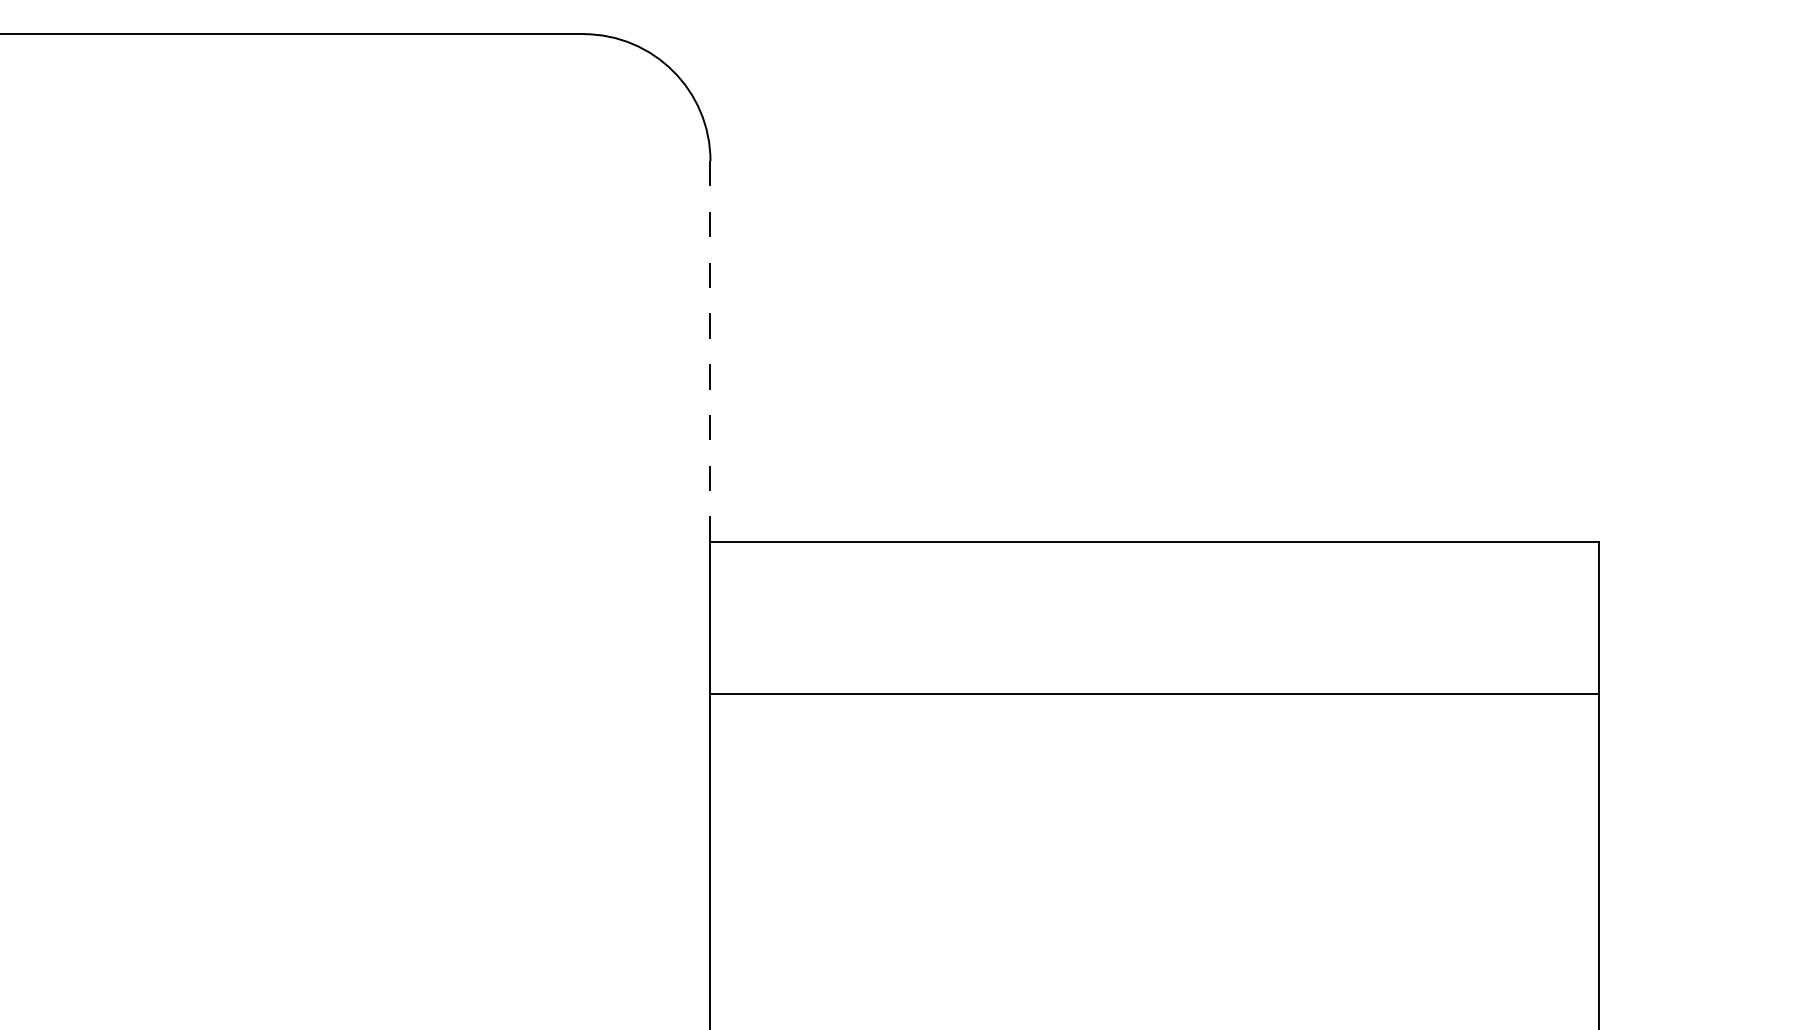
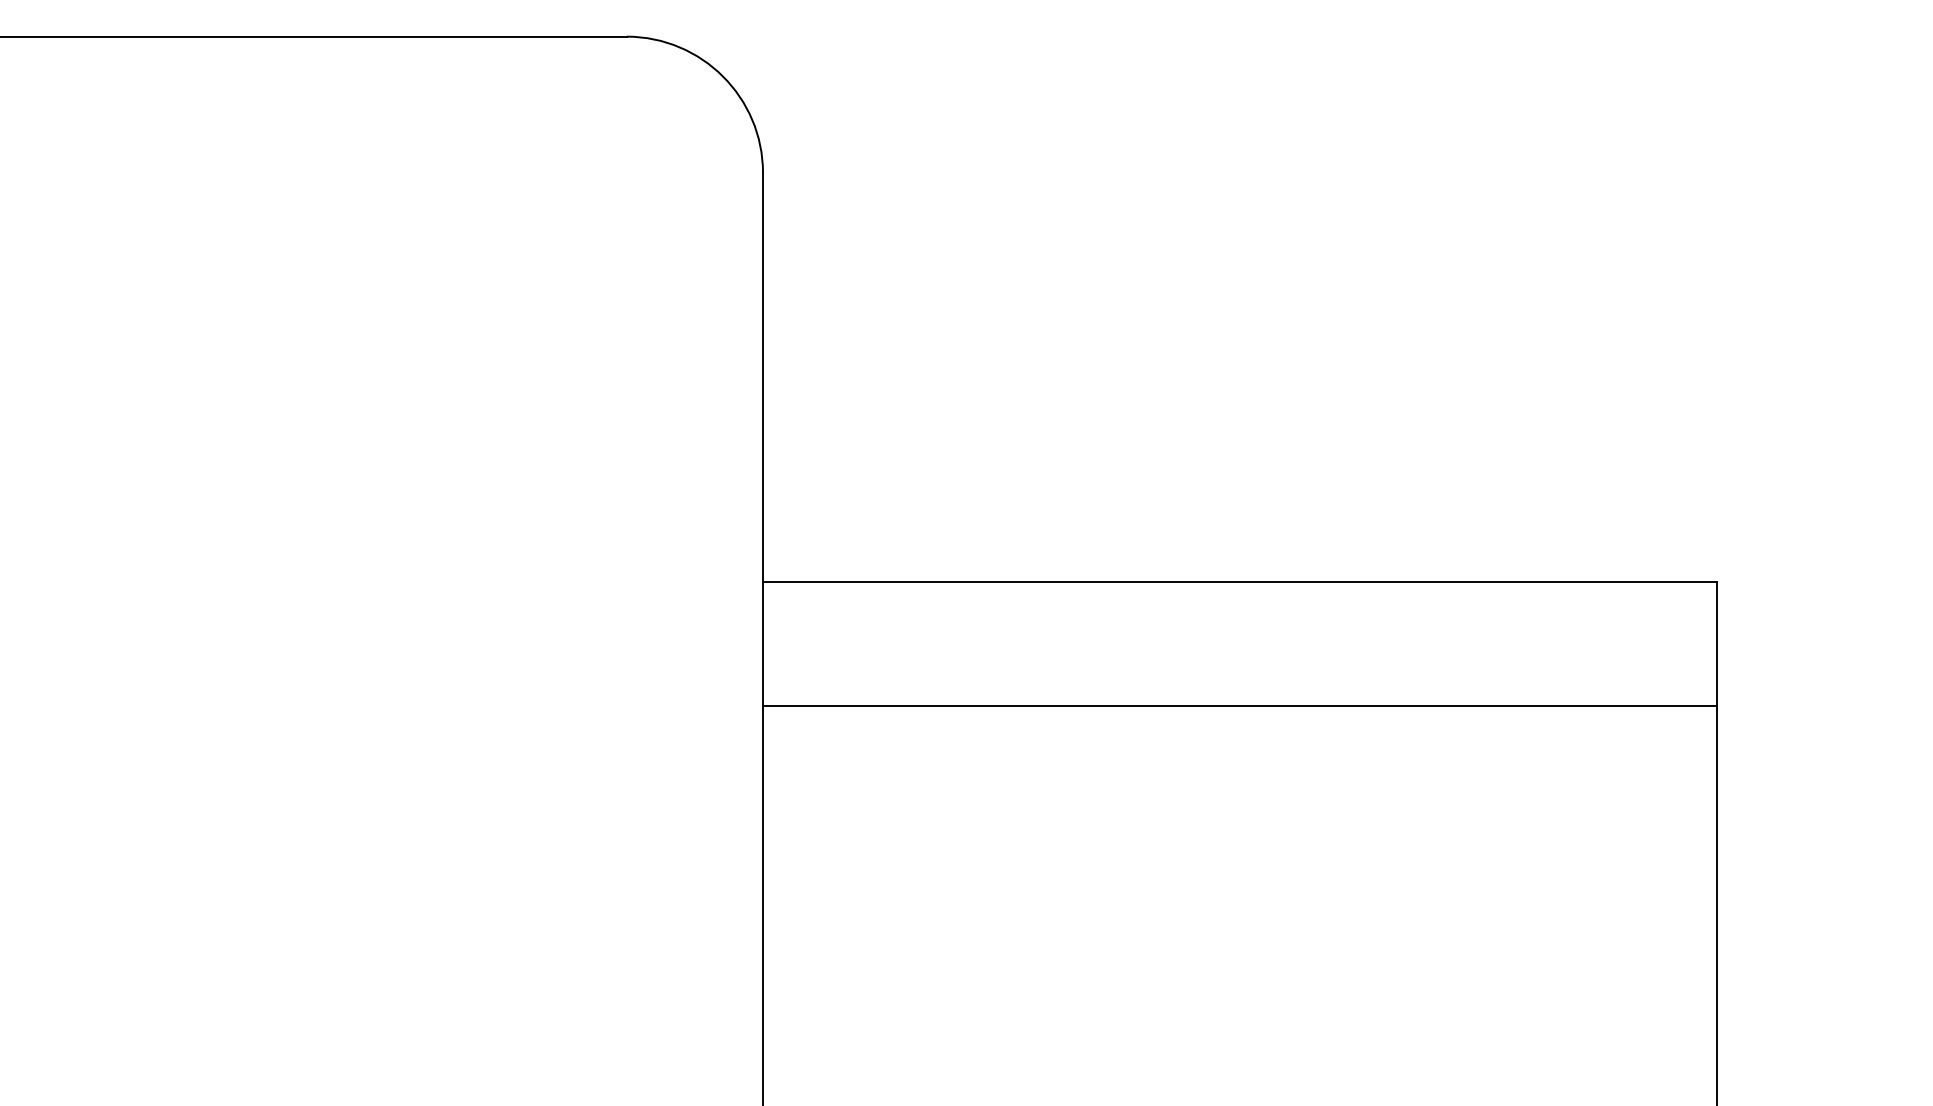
line: (710, 351) -> (763, 377), dashed -> solid
line: (1154, 693) -> (1239, 705), moved

